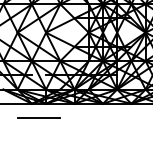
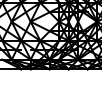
line: (38, 117) -> (25, 78), removed

